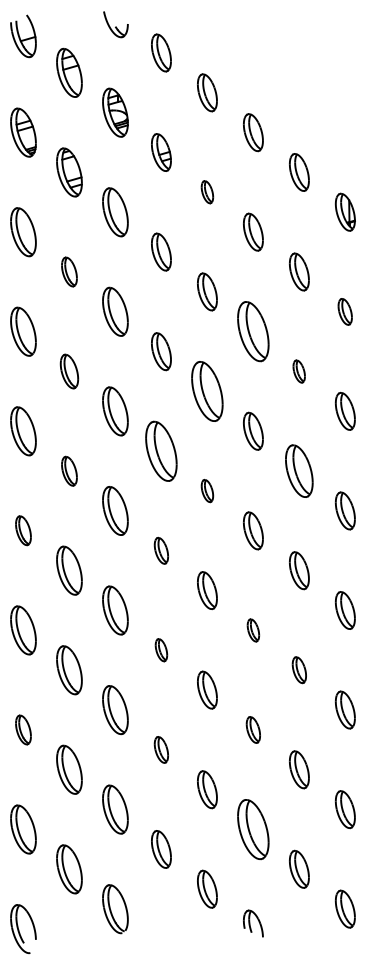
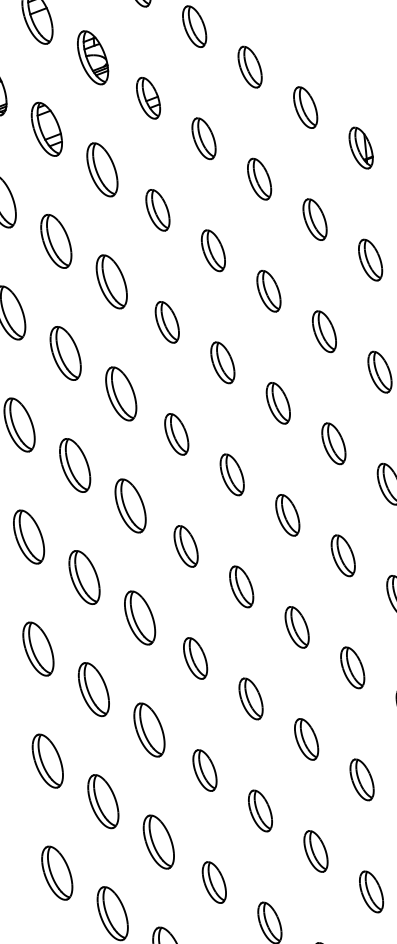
part: (207, 191) -> (204, 137), size x1.67
part: (69, 271) -> (56, 240), size x1.67
part: (344, 311) -> (369, 259), size x1.43
part: (253, 331) -> (269, 290), size x0.62
part: (69, 371) -> (65, 353), size x1.43
part: (298, 371) -> (323, 331), size x1.67
part: (207, 391) -> (222, 362), size x0.62
part: (161, 450) -> (176, 433), size x0.62
part: (299, 470) -> (333, 443), size x0.71
part: (69, 471) -> (75, 465), size x1.67
part: (207, 490) -> (232, 474), size x1.67
part: (23, 530) -> (29, 536), size x1.67
part: (161, 550) -> (186, 546), size x1.43
part: (253, 630) -> (297, 627), size x1.67
part: (161, 649) -> (195, 657), size x1.67
part: (299, 669) -> (352, 667), size x1.43
part: (23, 729) -> (47, 760), size x1.67
part: (253, 729) -> (306, 738), size x1.43
part: (161, 749) -> (205, 770), size x1.43
part: (253, 829) -> (316, 851), size x0.62

